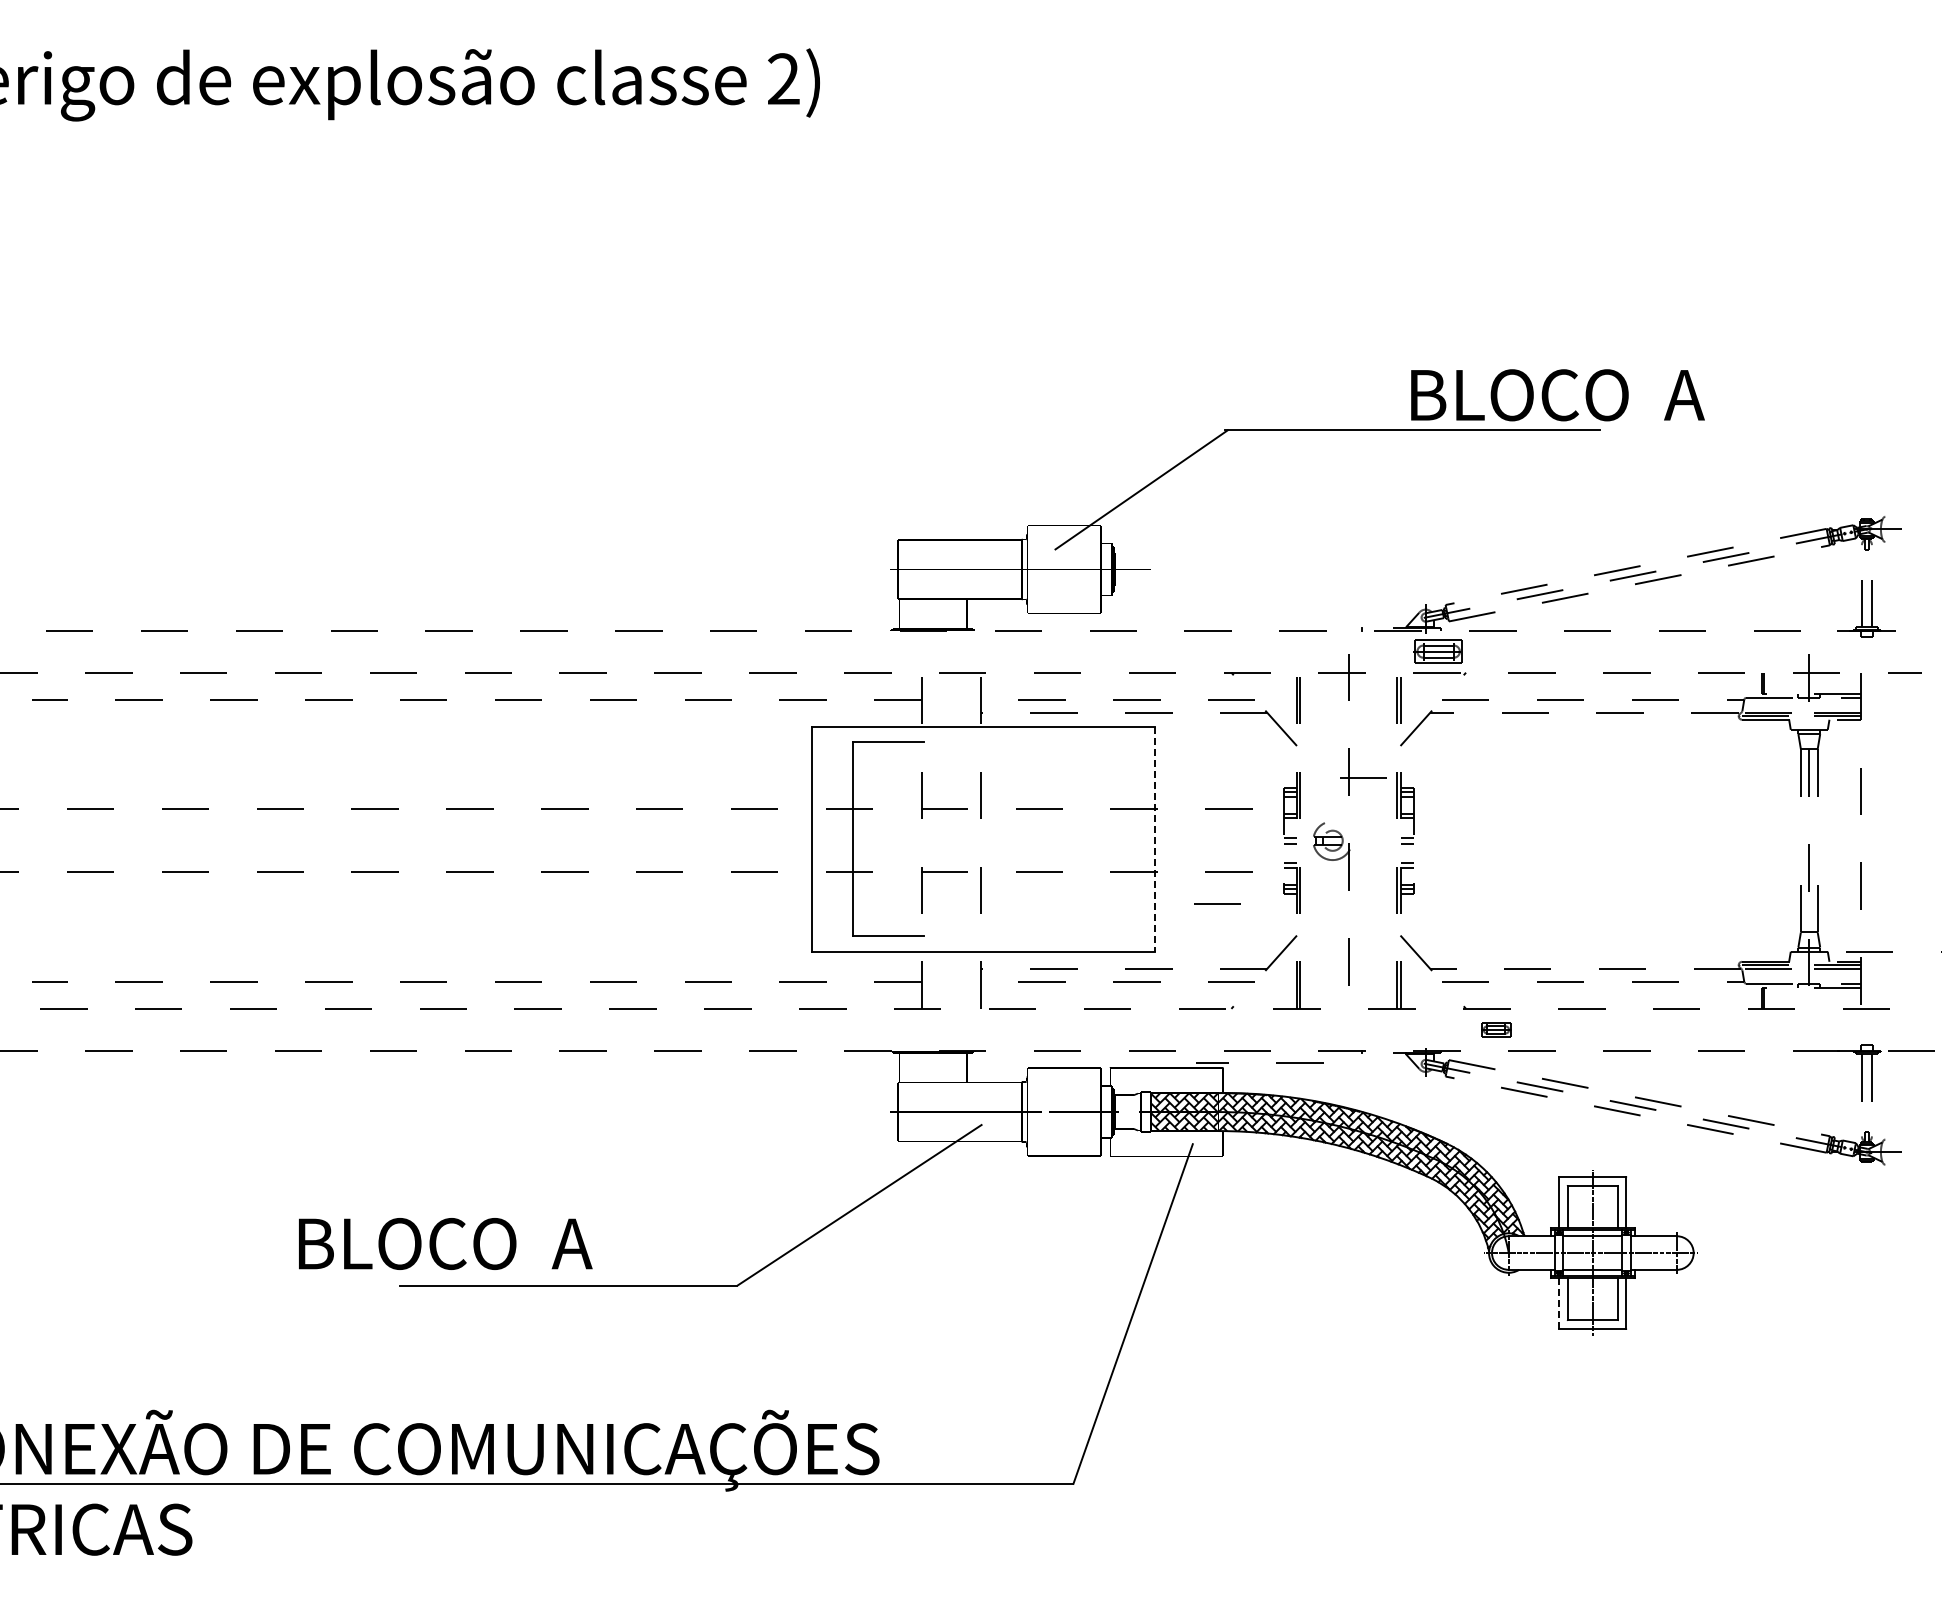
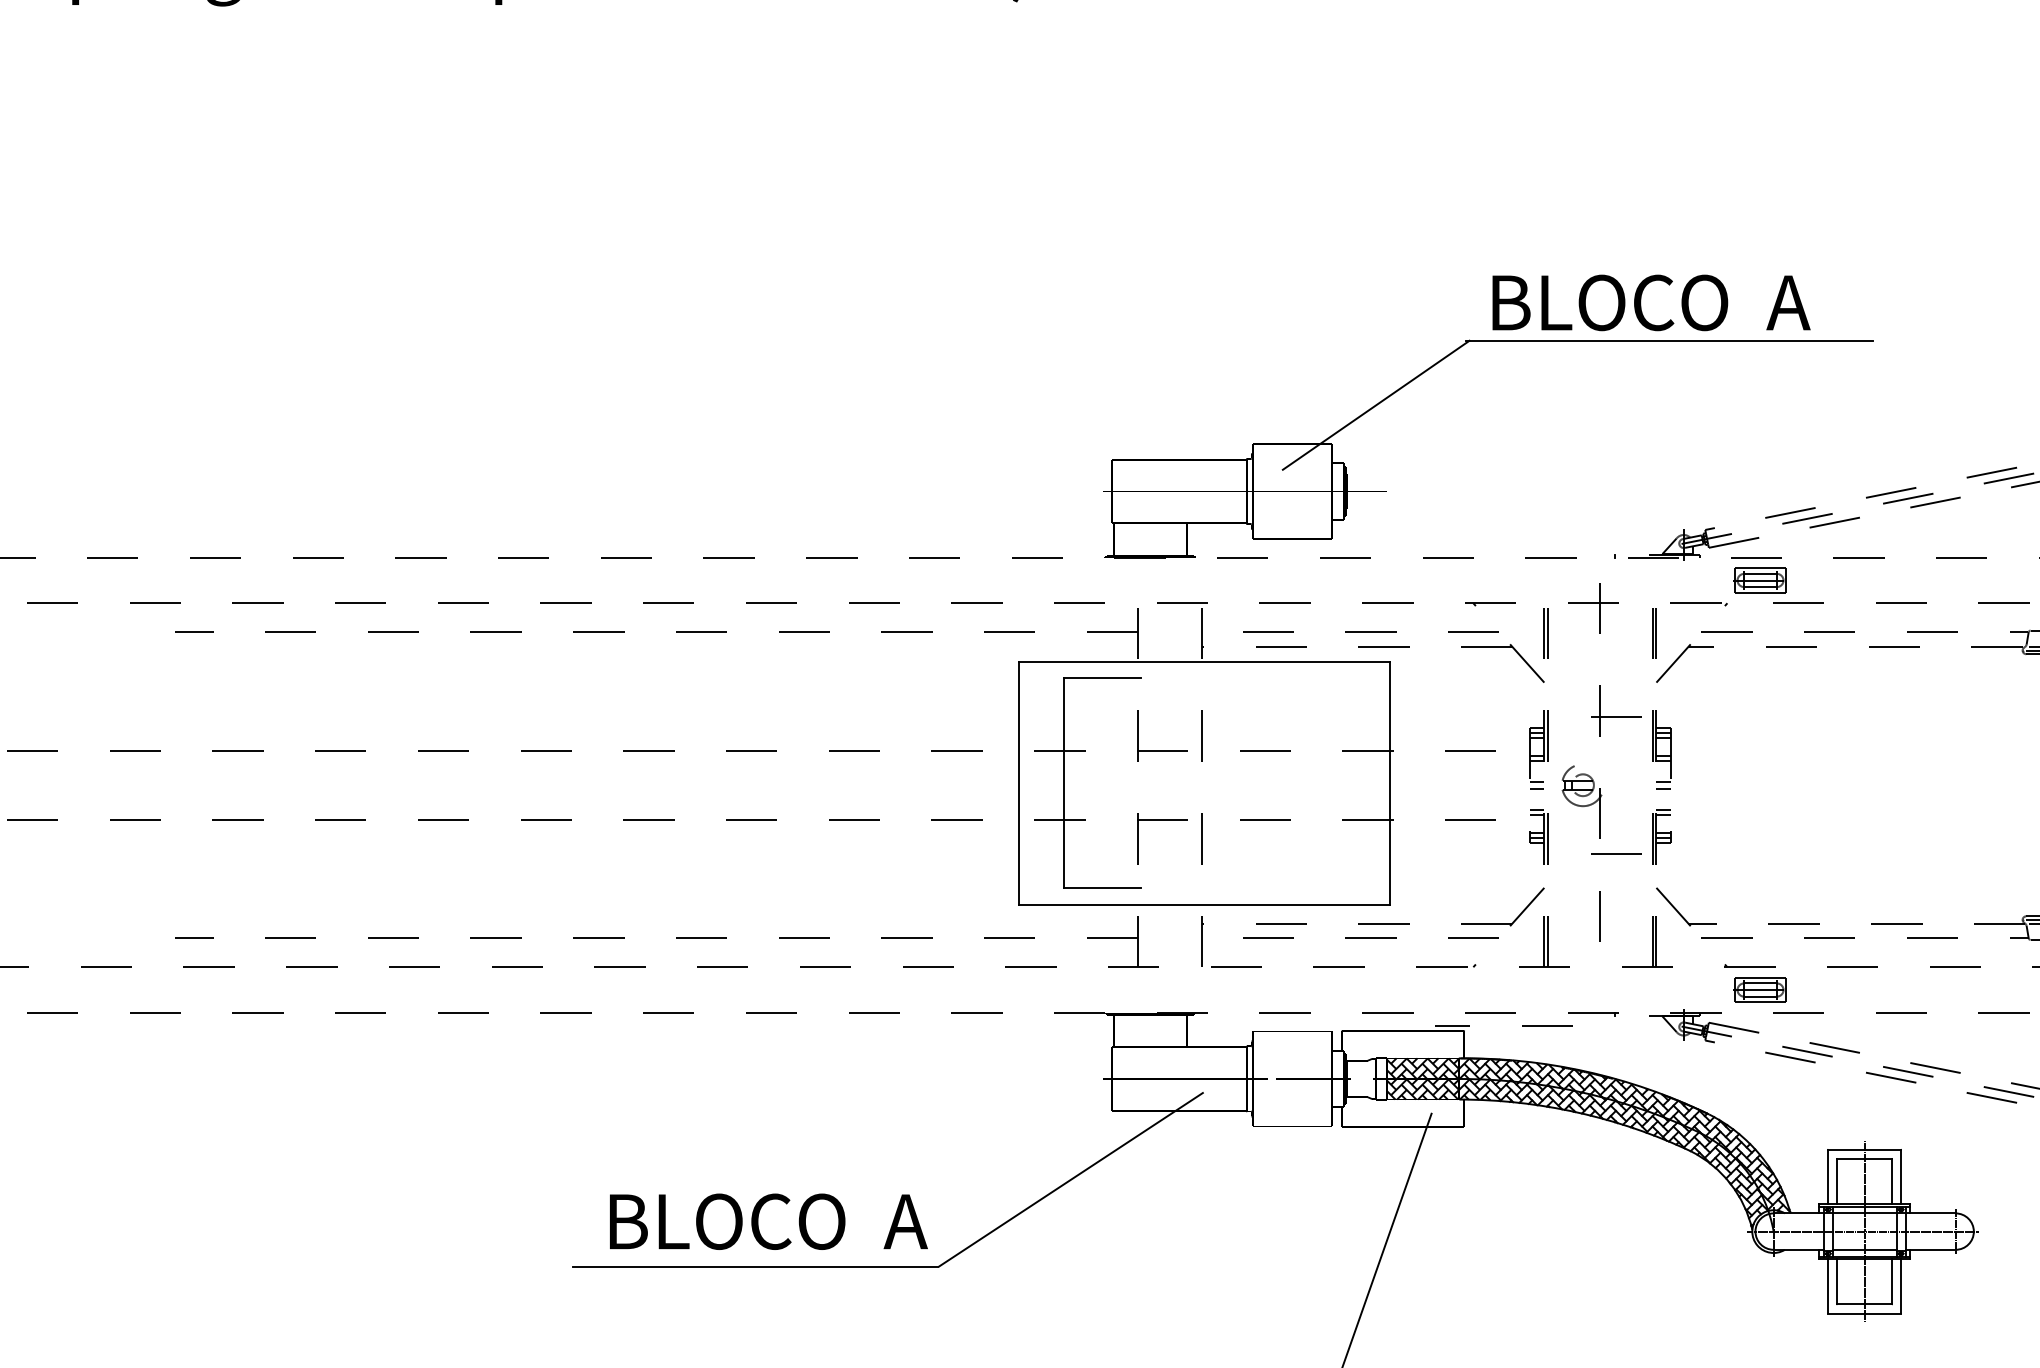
text: (1557, 395) -> (1651, 303), moved
part: (1437, 651) -> (1759, 580), moved
line: (1154, 839) -> (1390, 783), dashed -> solid
line: (1217, 903) -> (1616, 853), moved
part: (1495, 1029) -> (1759, 989), size x1.67
text: (445, 1243) -> (768, 1221), moved
line: (1559, 1303) -> (1828, 1286), dashed -> solid

